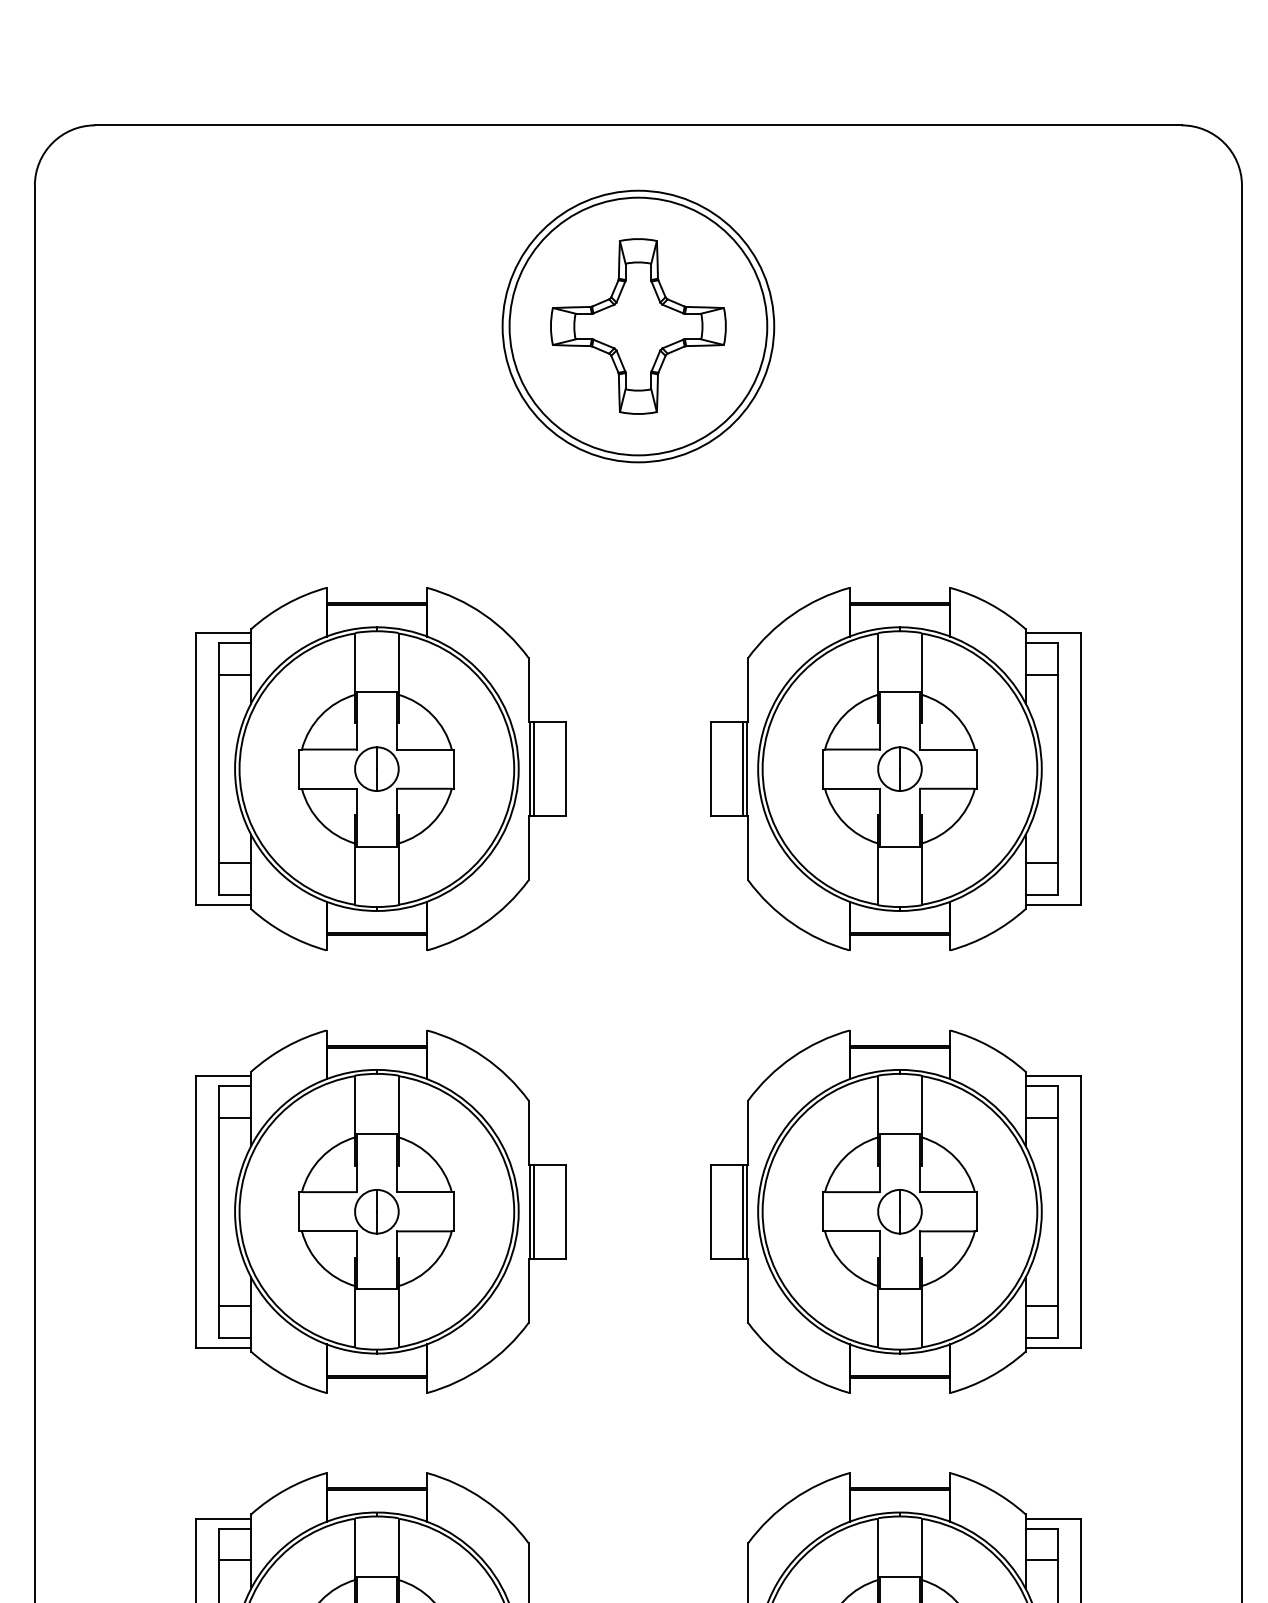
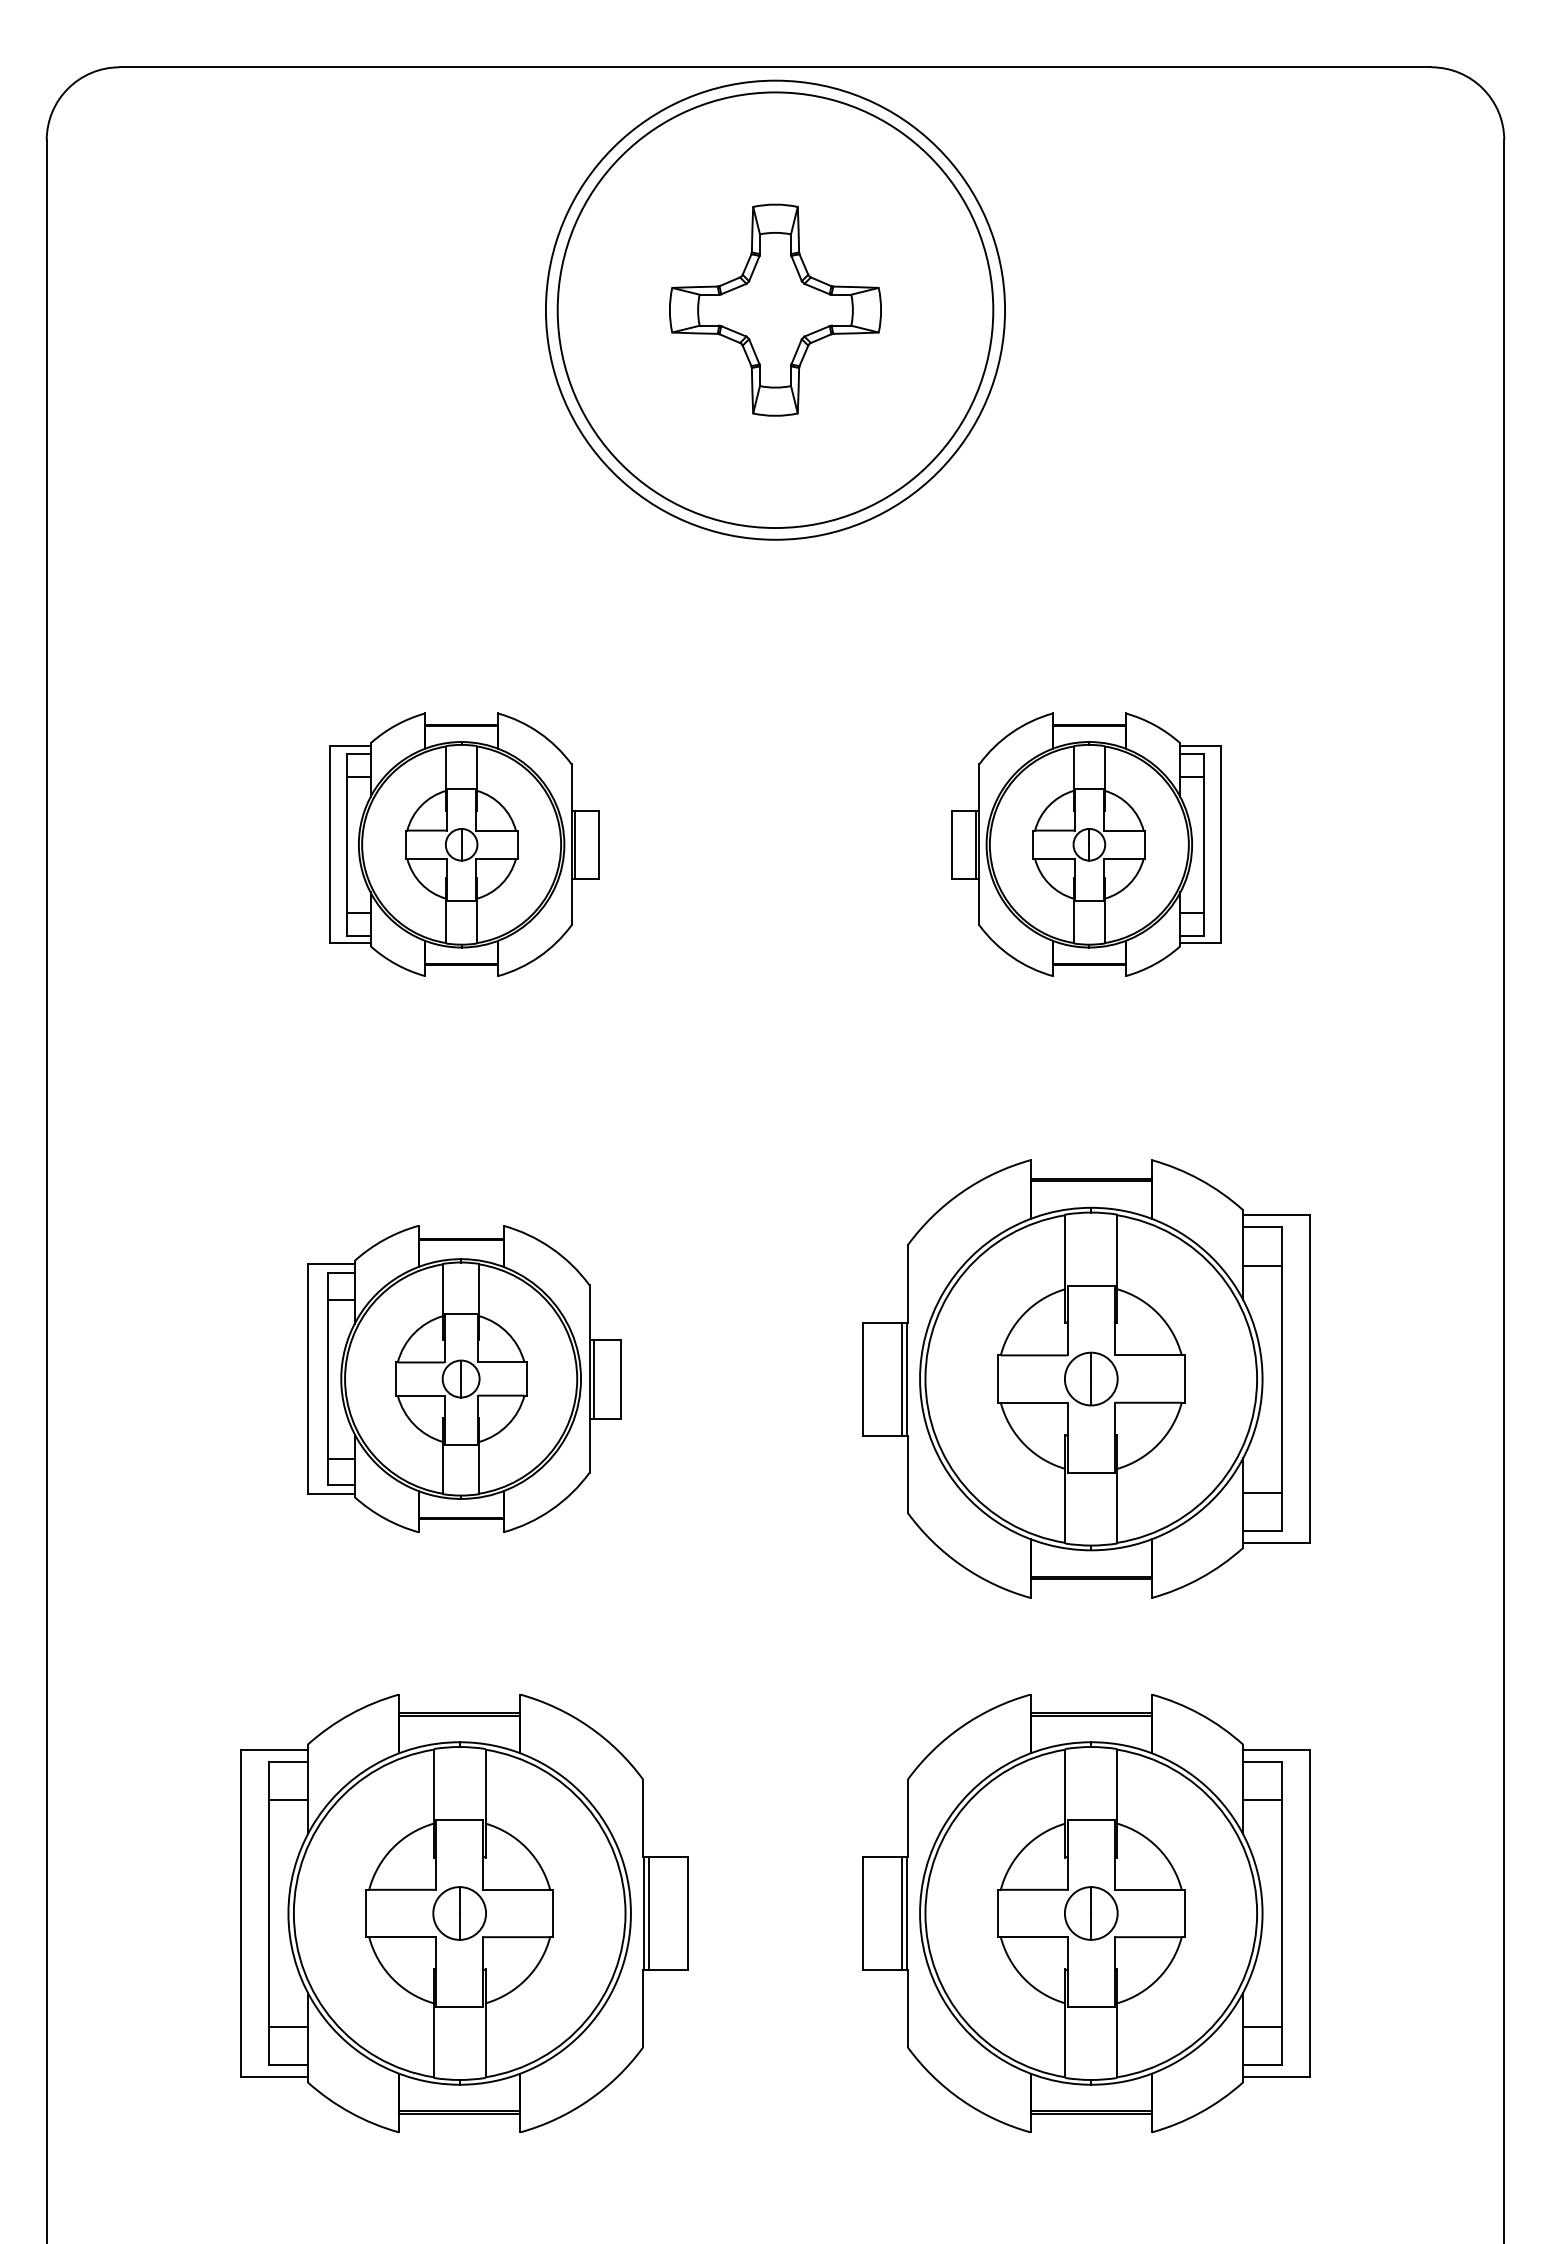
circle: (638, 325) -> (775, 309), size x1.4
circle: (638, 326) -> (775, 310), size x1.4
part: (380, 769) -> (464, 844), size x0.6
part: (896, 769) -> (1086, 844), size x0.6
part: (380, 1211) -> (464, 1378), size x0.7

